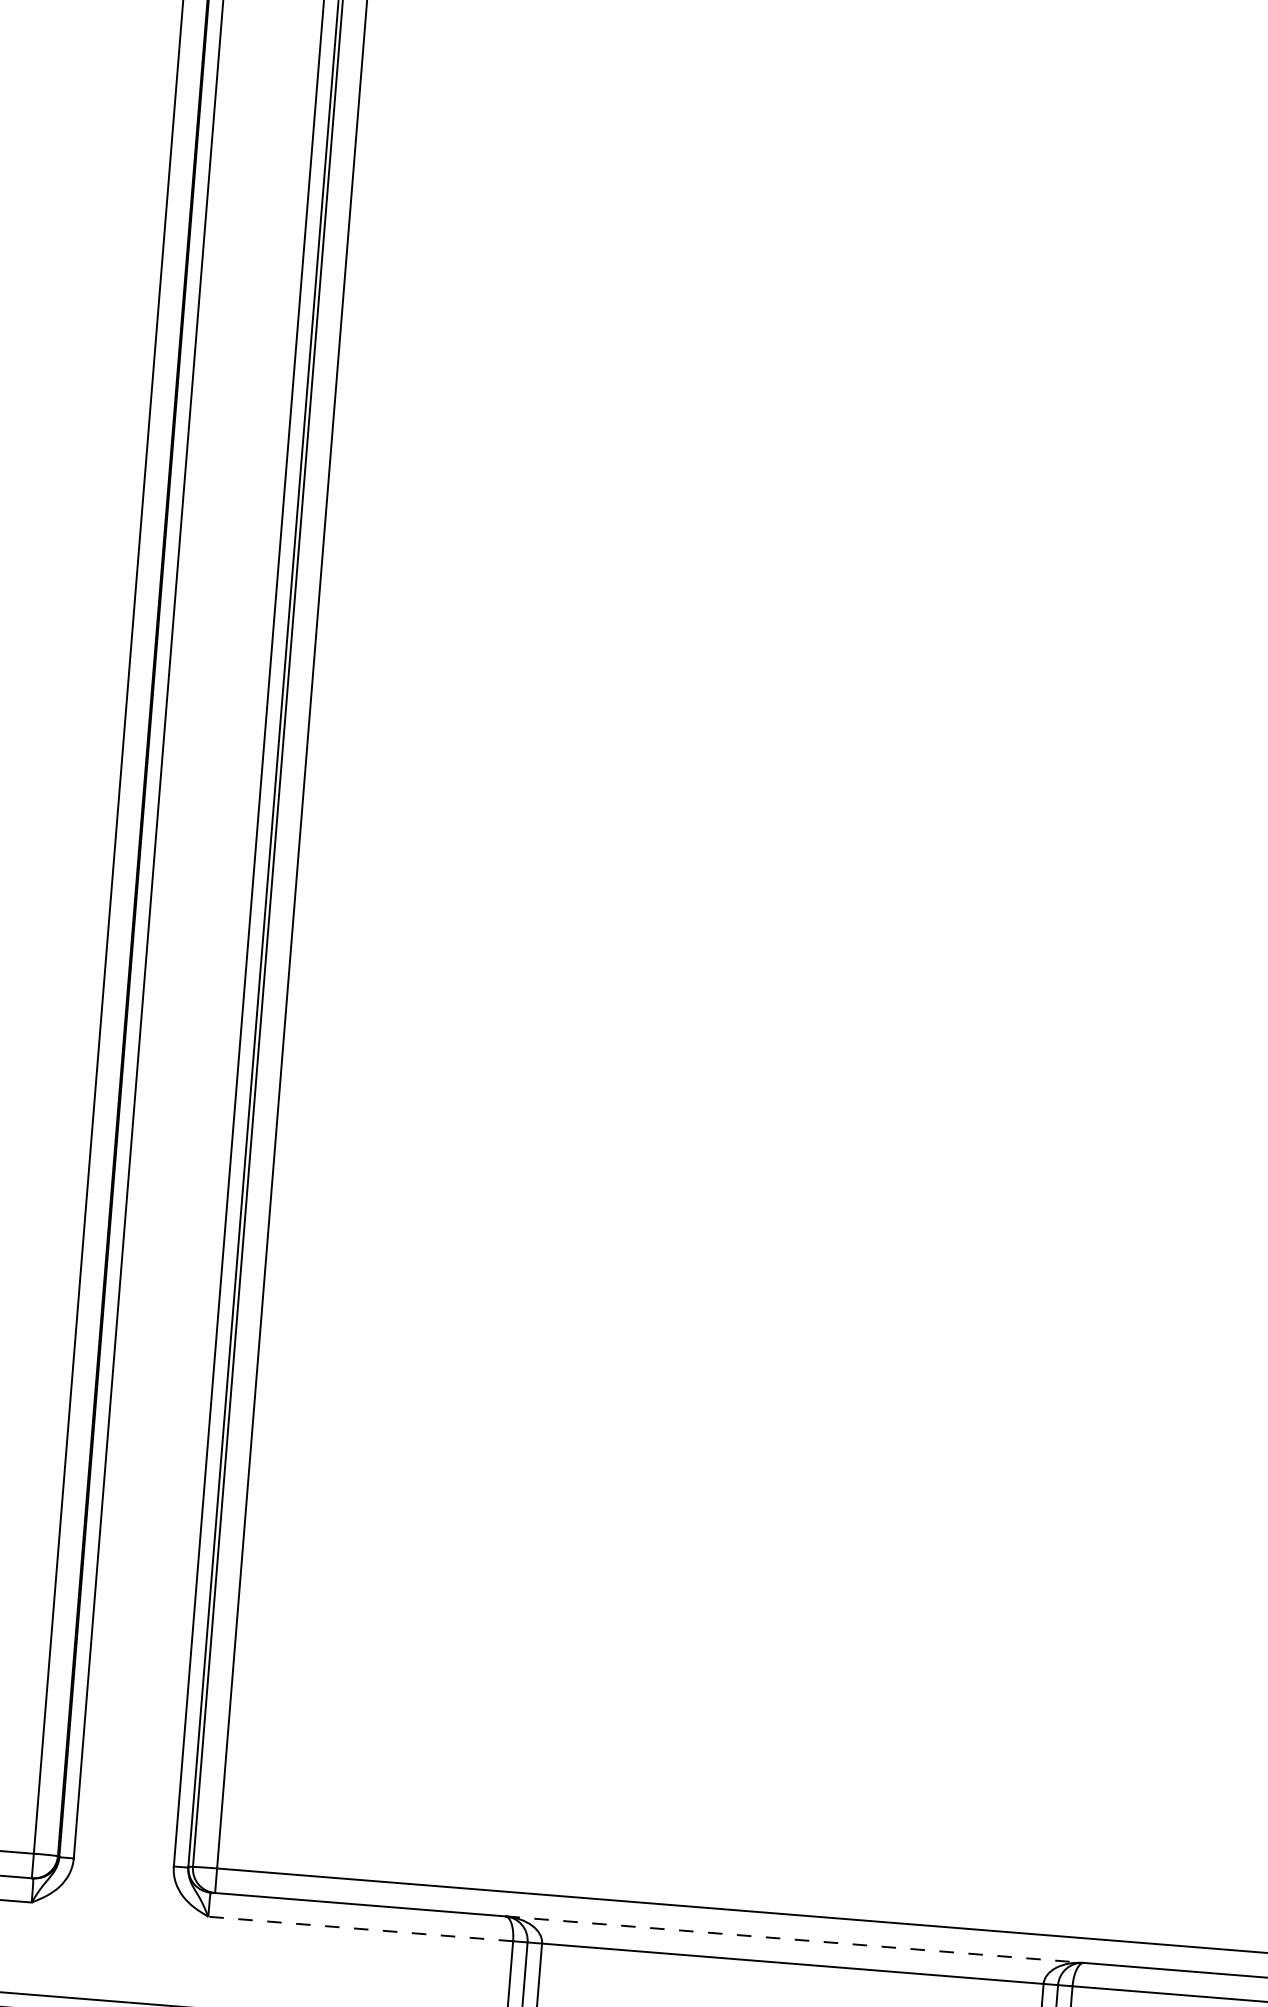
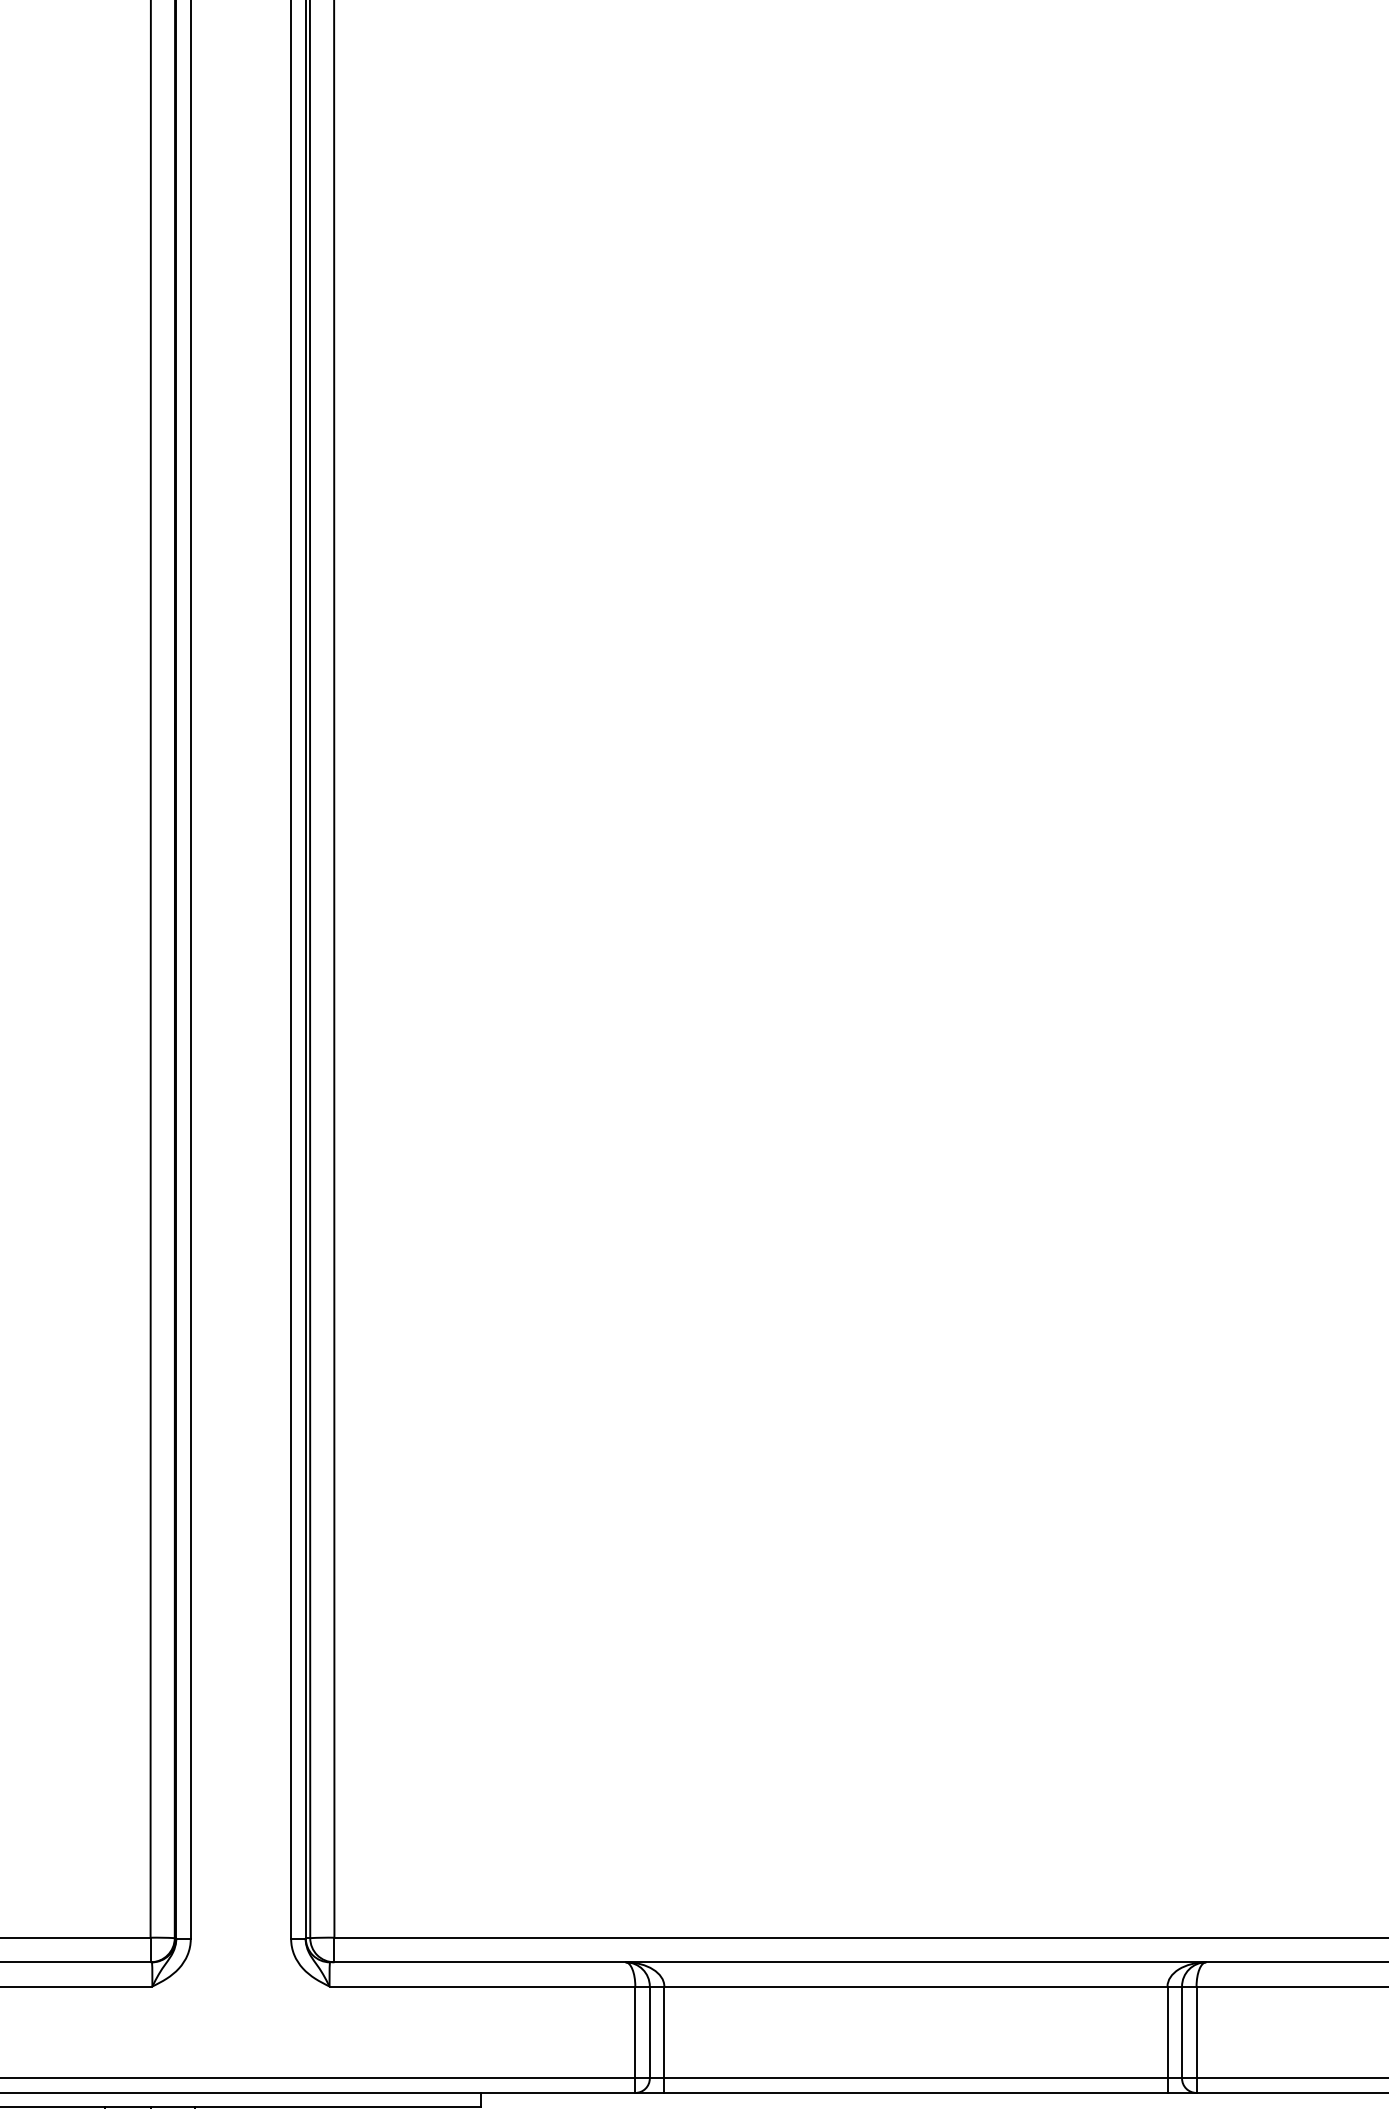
line: (360, 1928) -> (482, 1986), dashed -> solid
line: (795, 1939) -> (916, 1962), dashed -> solid

